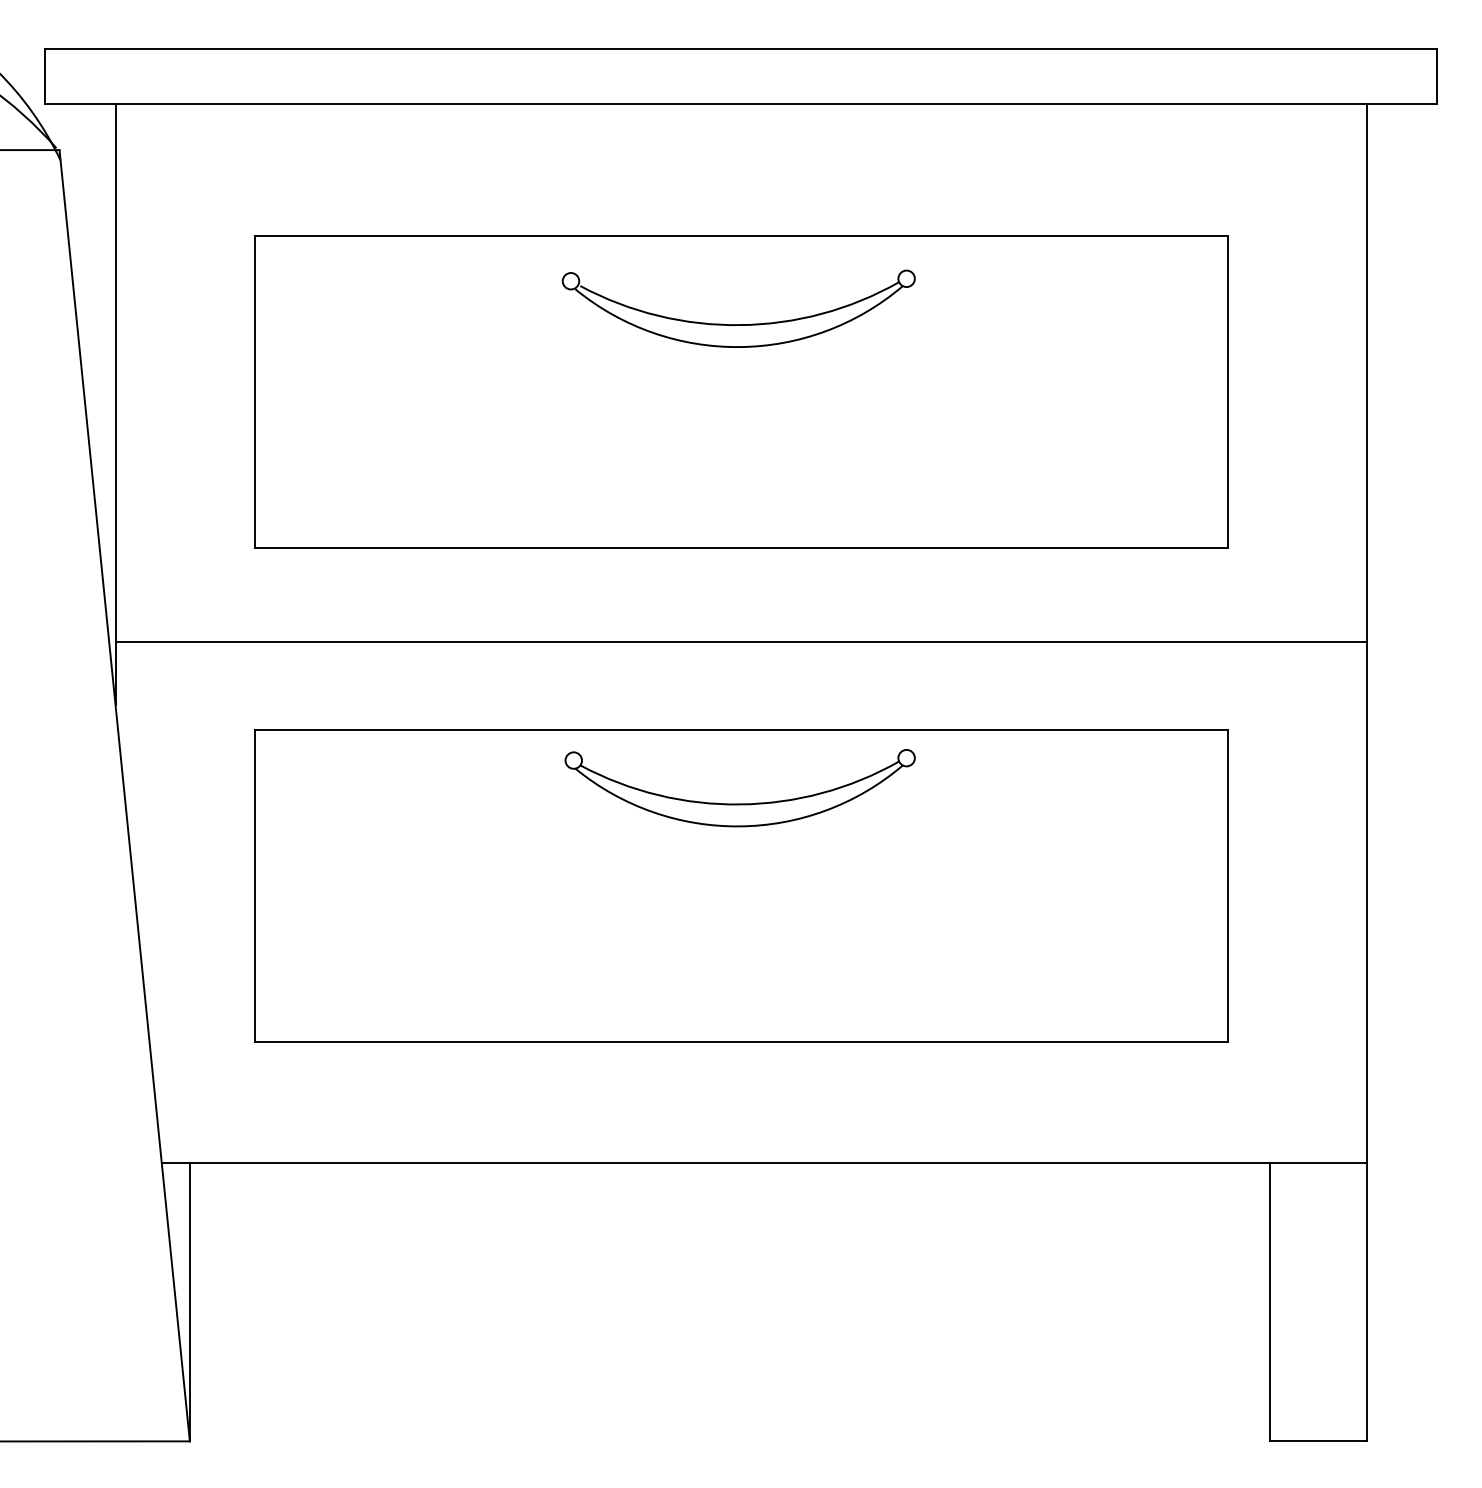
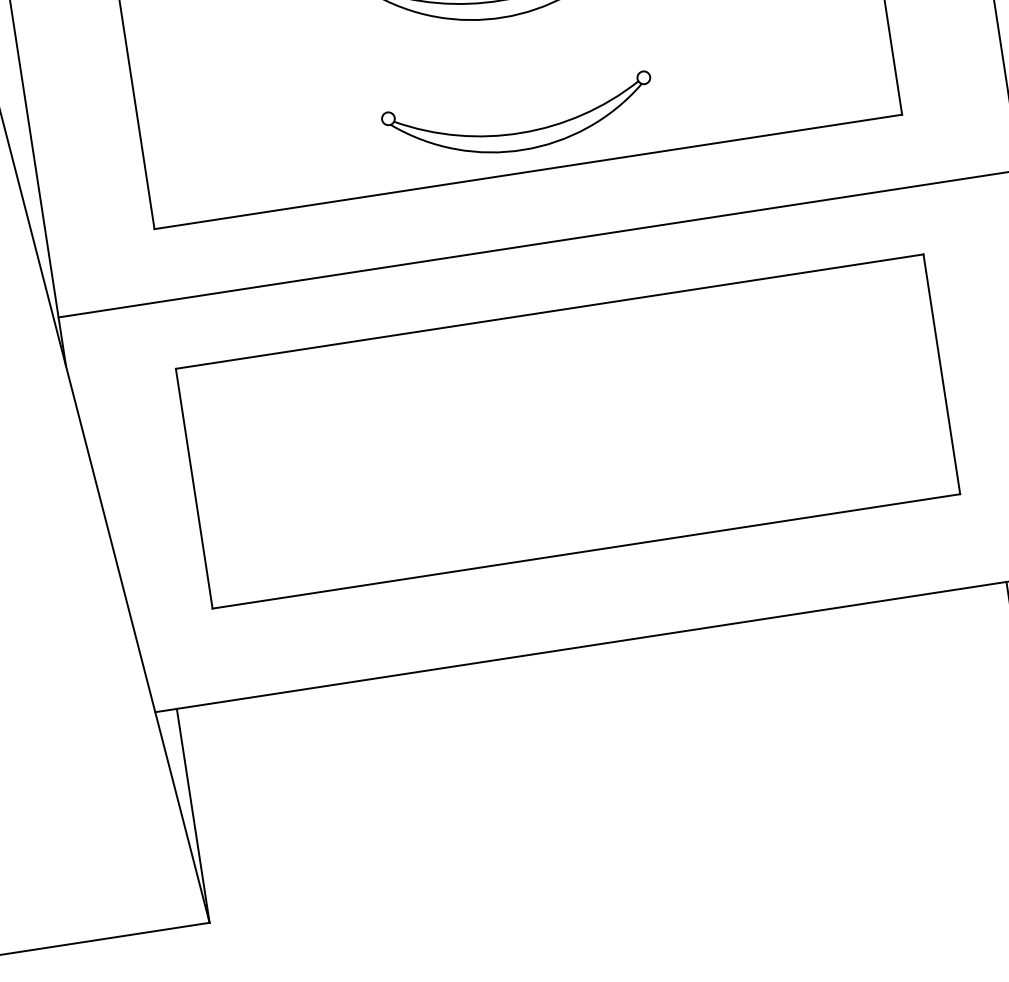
part: (739, 803) -> (520, 132), moved

